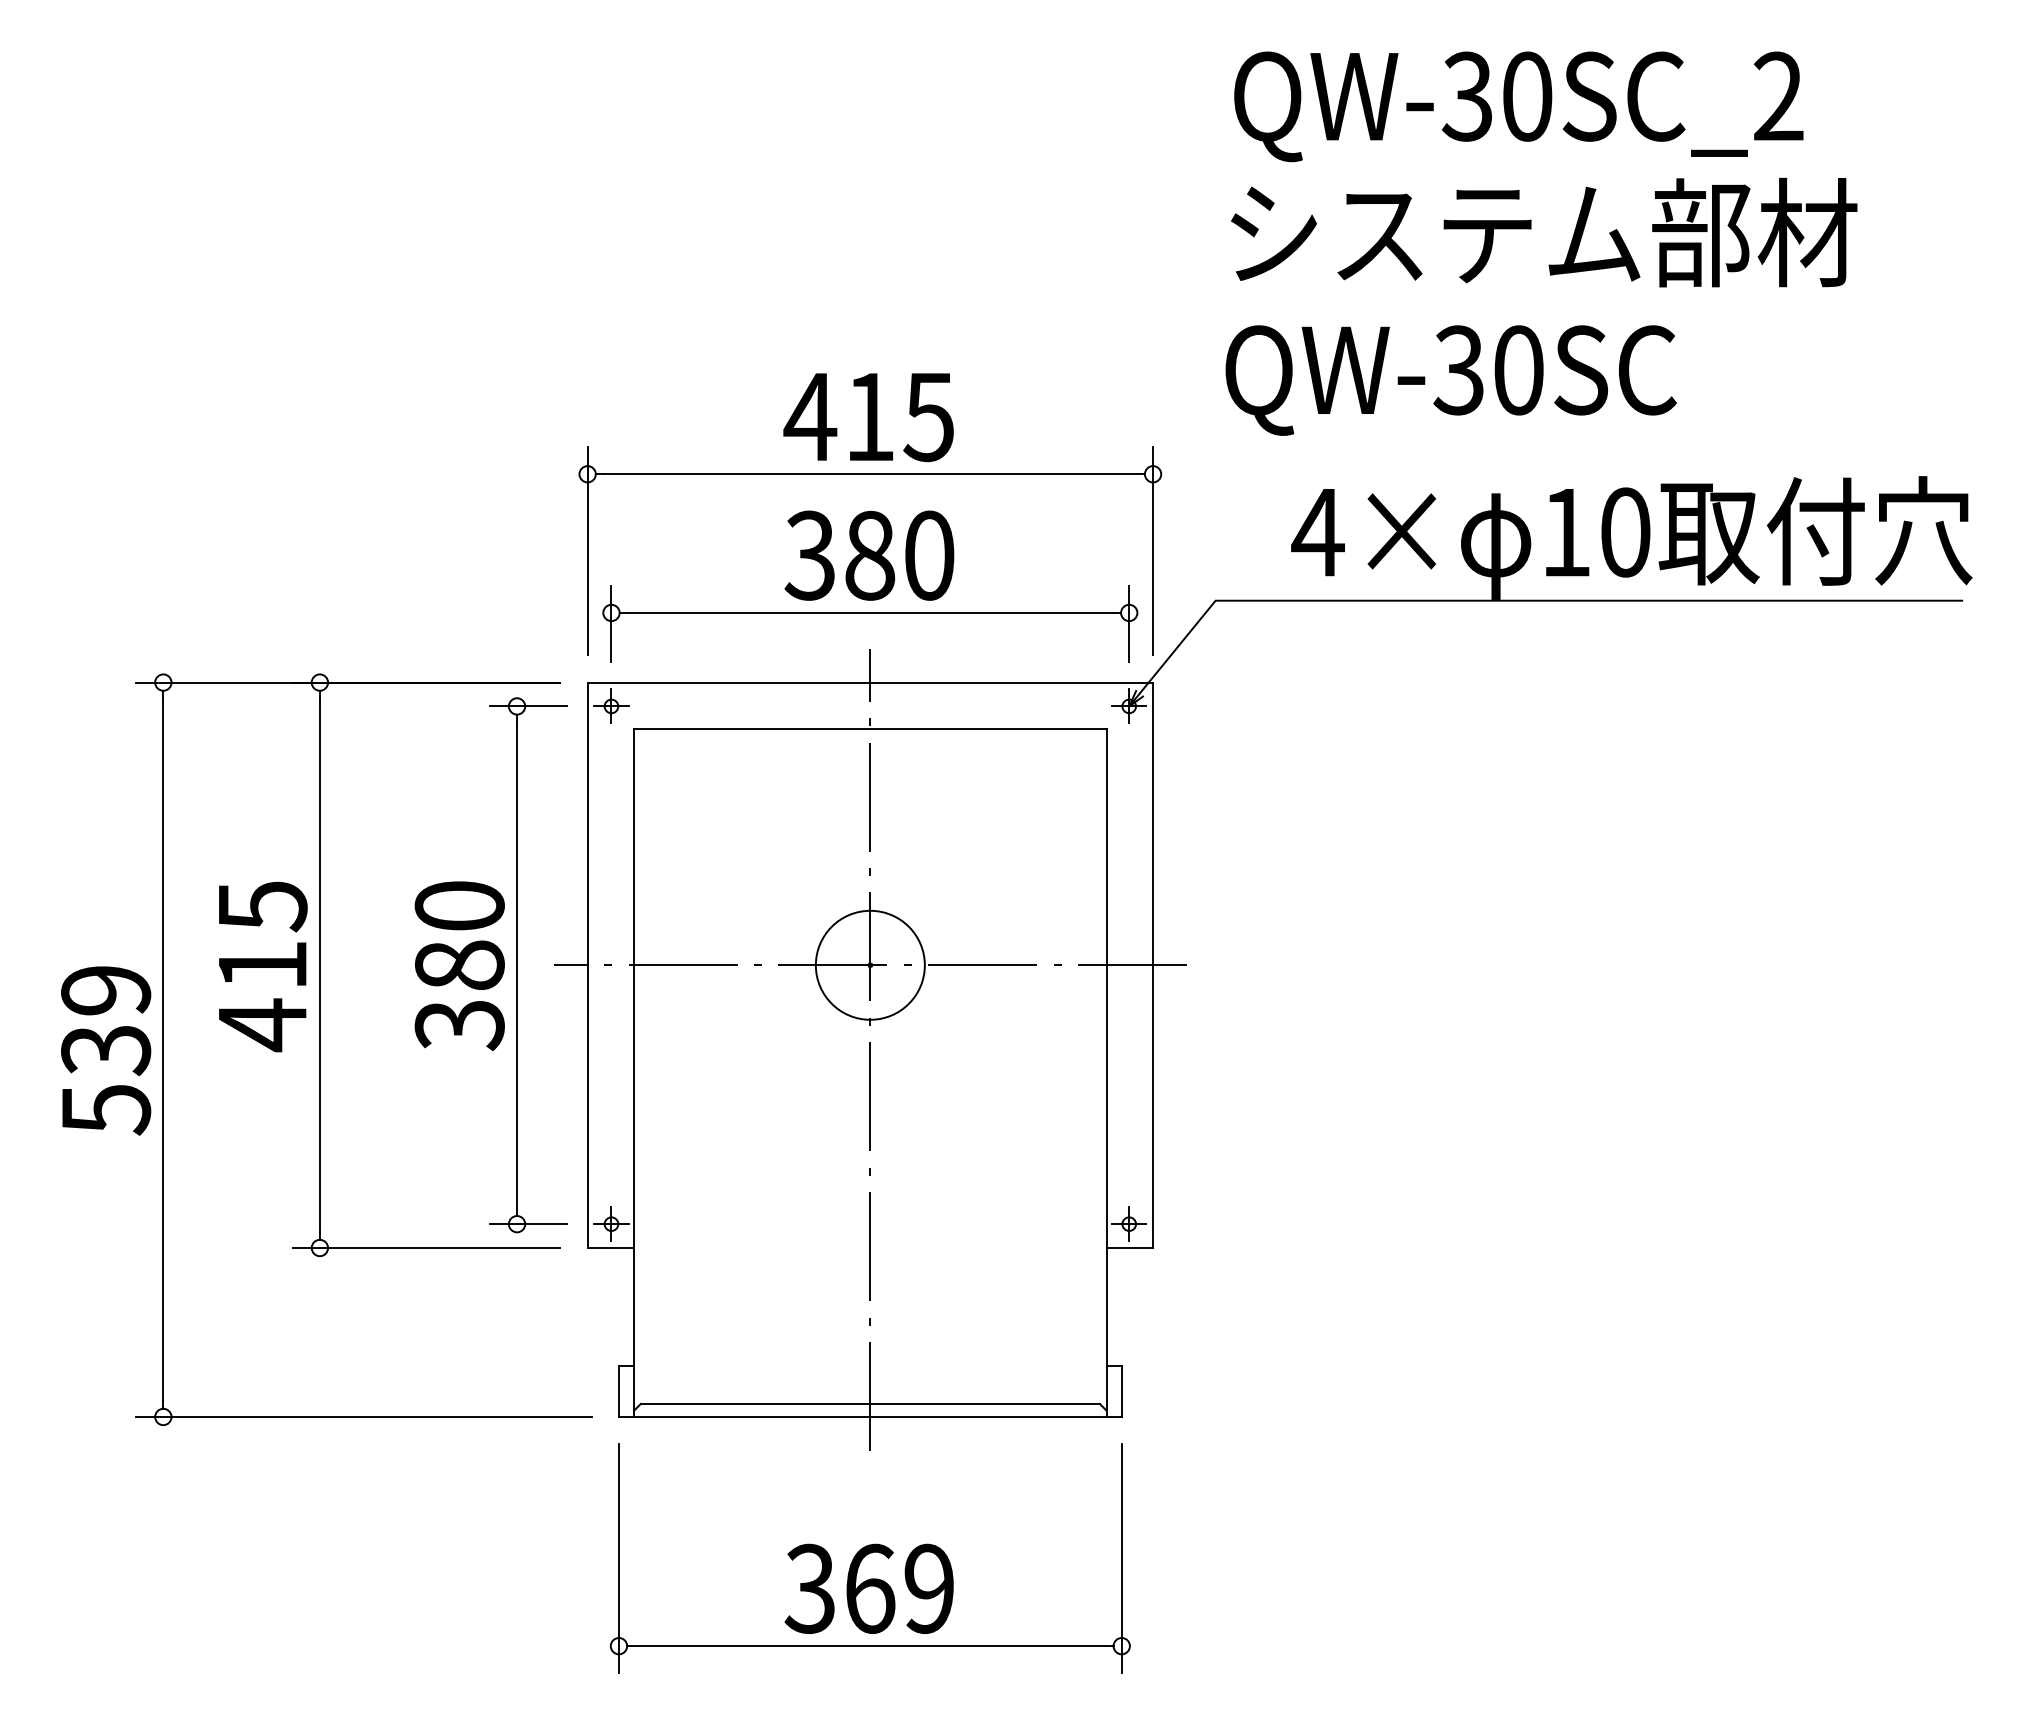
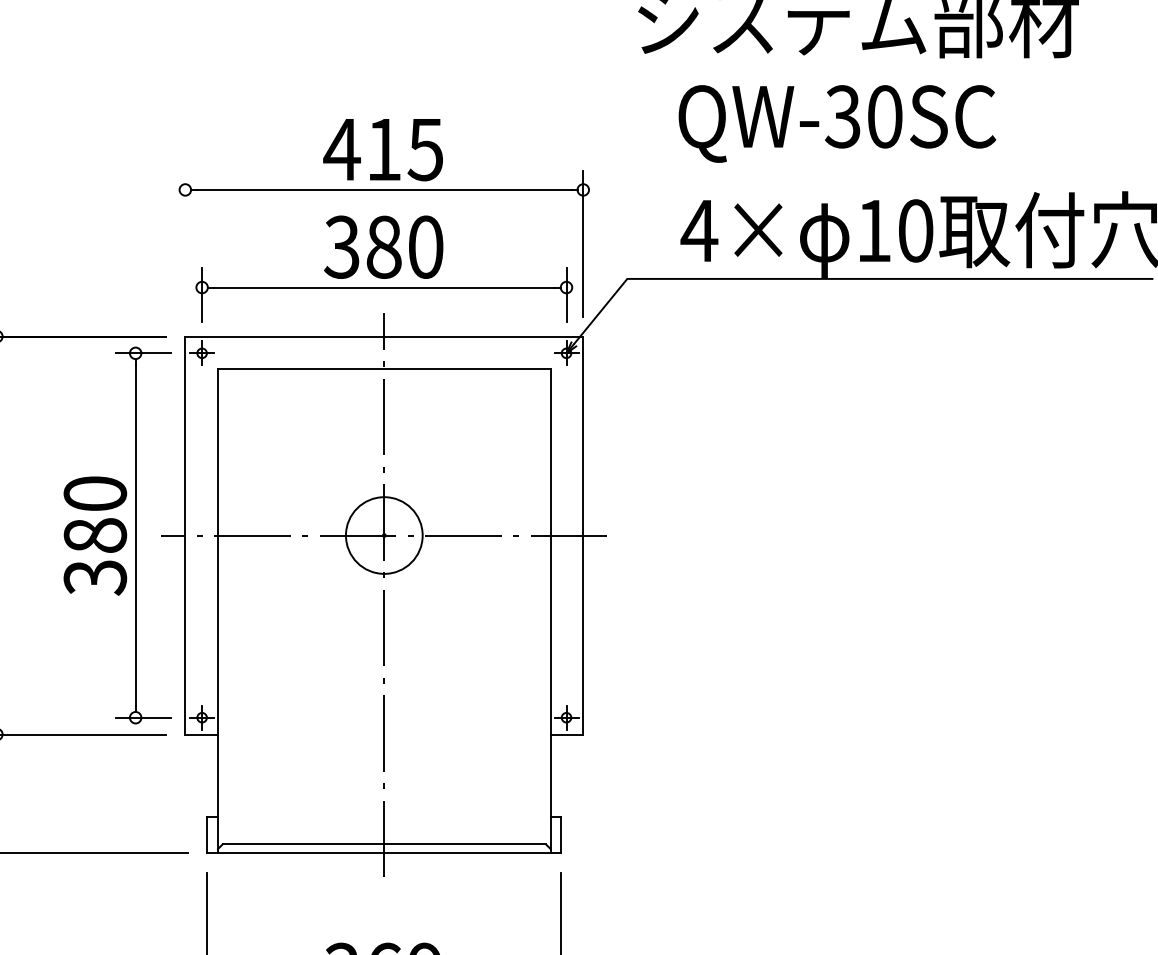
text: (1450, 380) -> (836, 123), moved
line: (587, 551) -> (185, 244), removed

